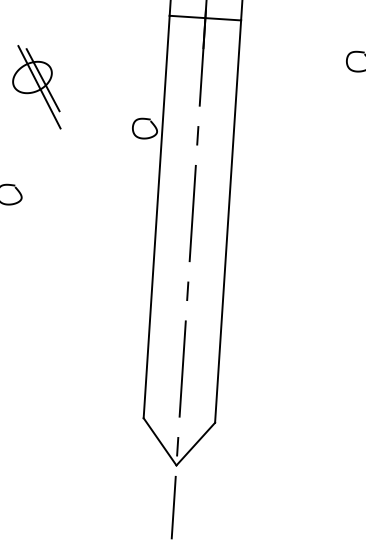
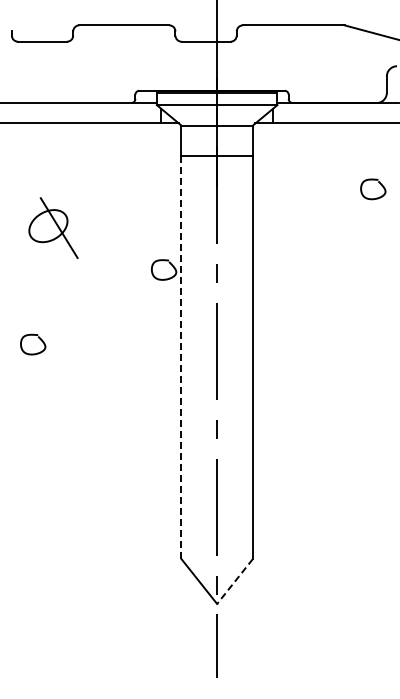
line: (38, 87) -> (55, 235), removed
line: (156, 217) -> (181, 357), solid -> dashed
line: (196, 444) -> (235, 581), solid -> dashed

